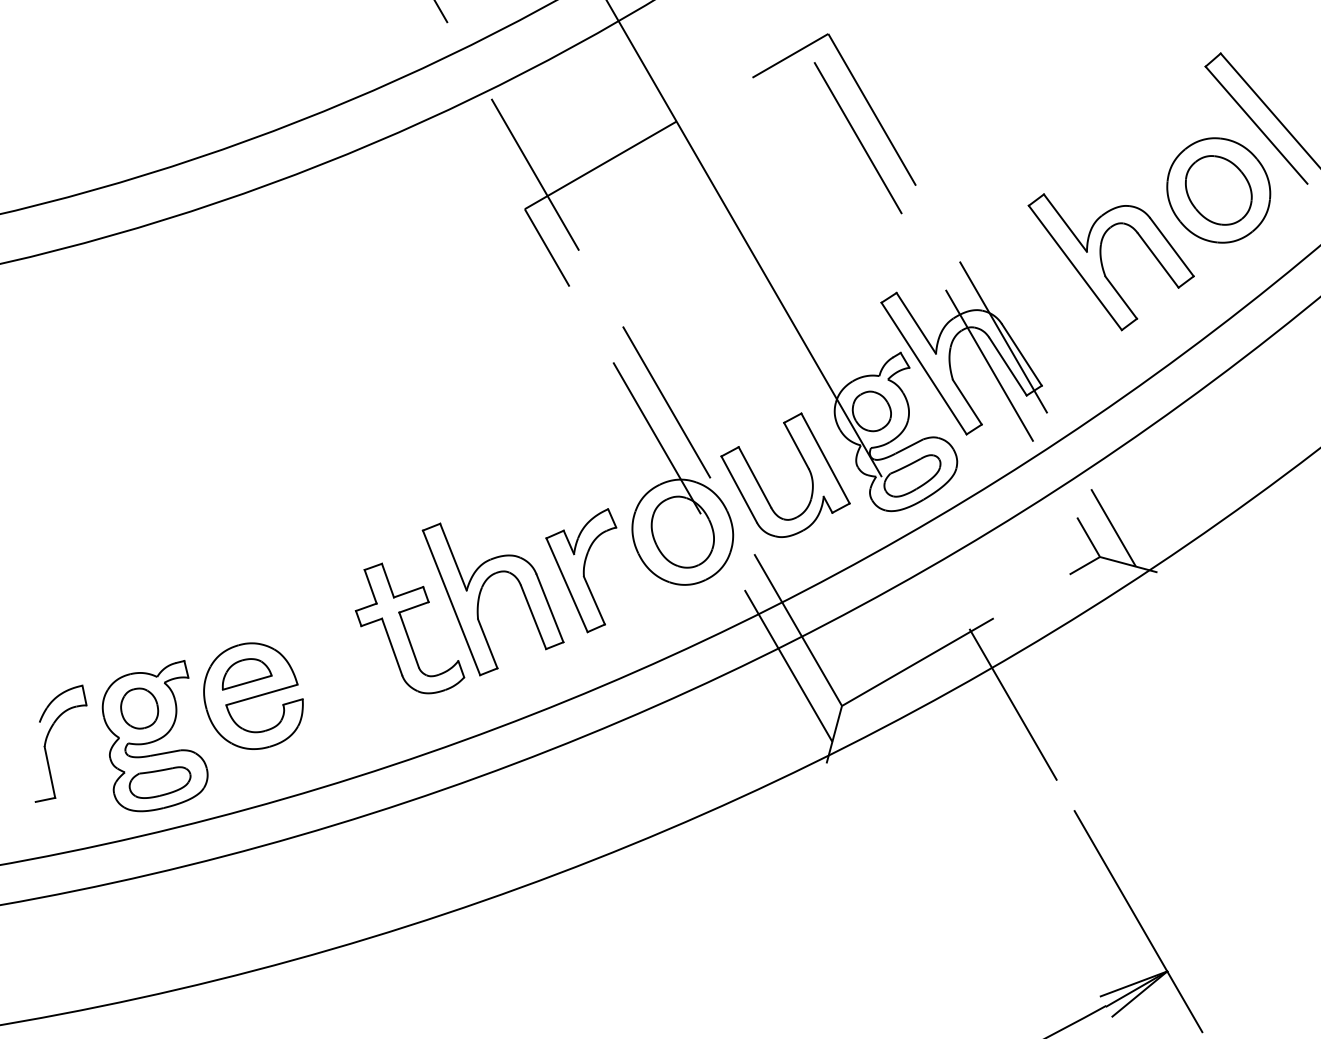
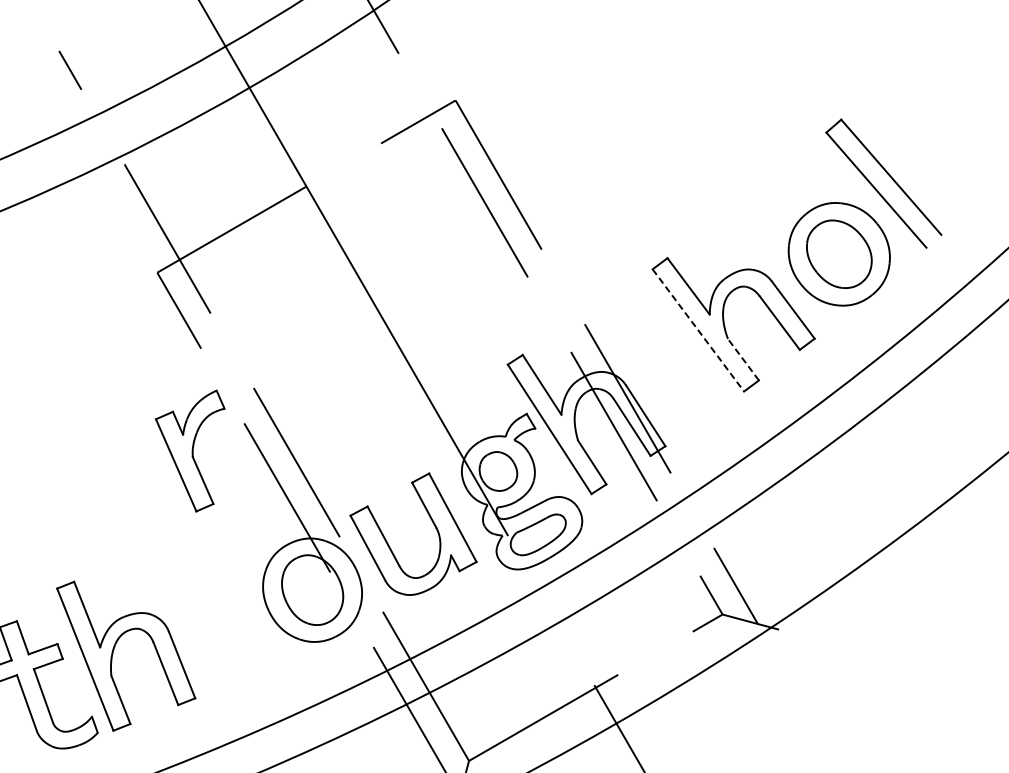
line: (1075, 267) -> (698, 330), solid -> dashed
line: (1120, 297) -> (742, 359), solid -> dashed
part: (581, 570) -> (190, 450), moved

